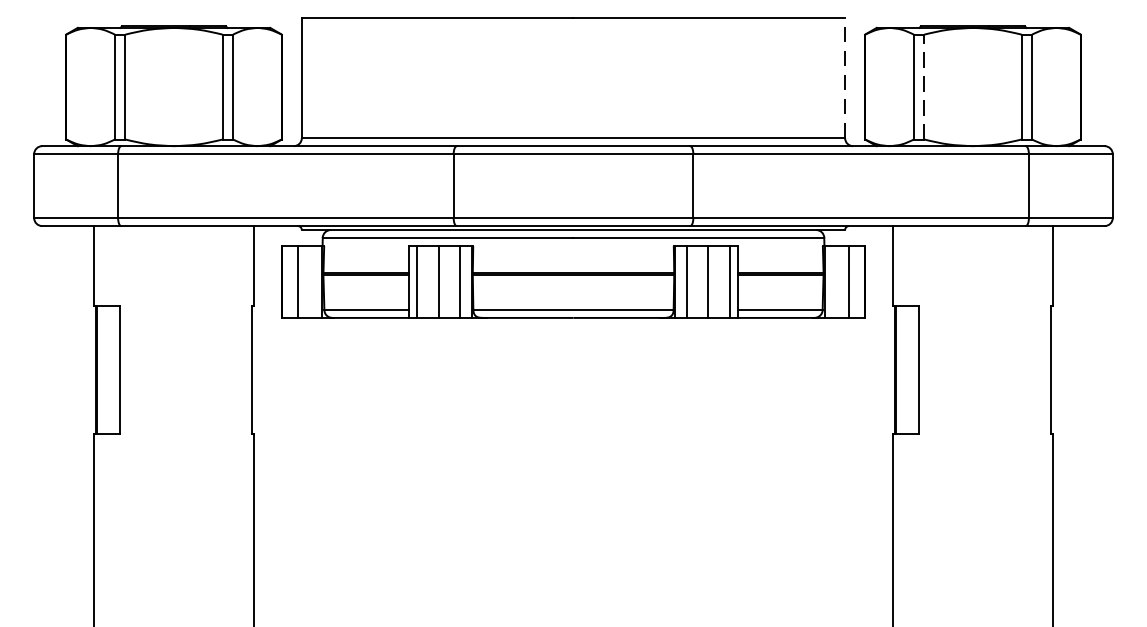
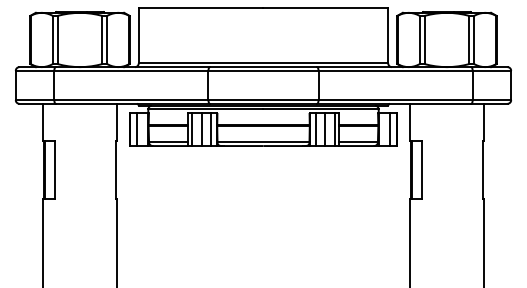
line: (845, 77) -> (388, 35), dashed -> solid
line: (924, 85) -> (424, 39), dashed -> solid

